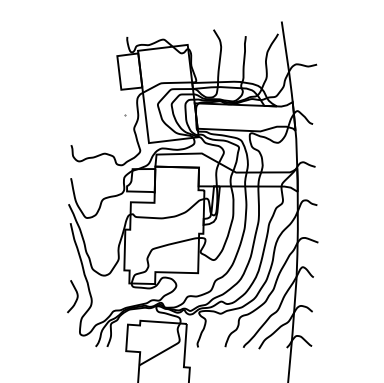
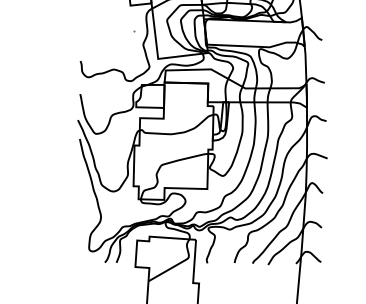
curve: (76, 296) -> (85, 212), removed

